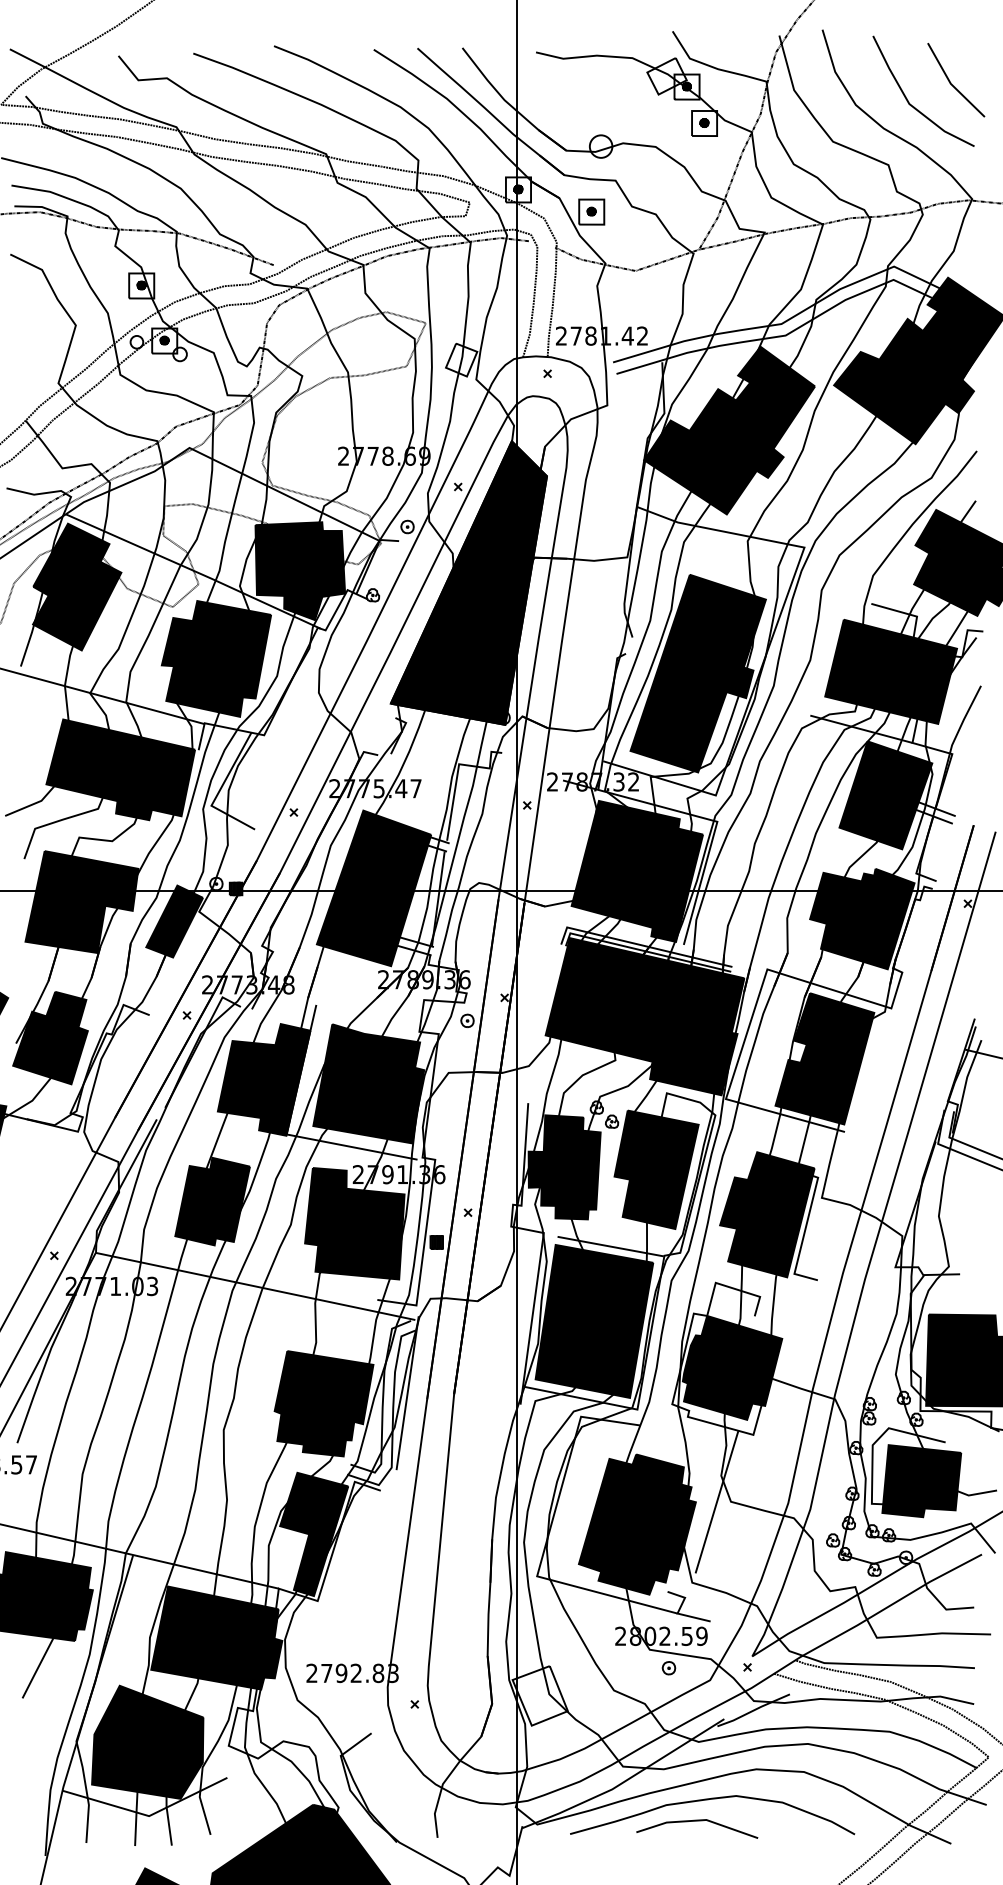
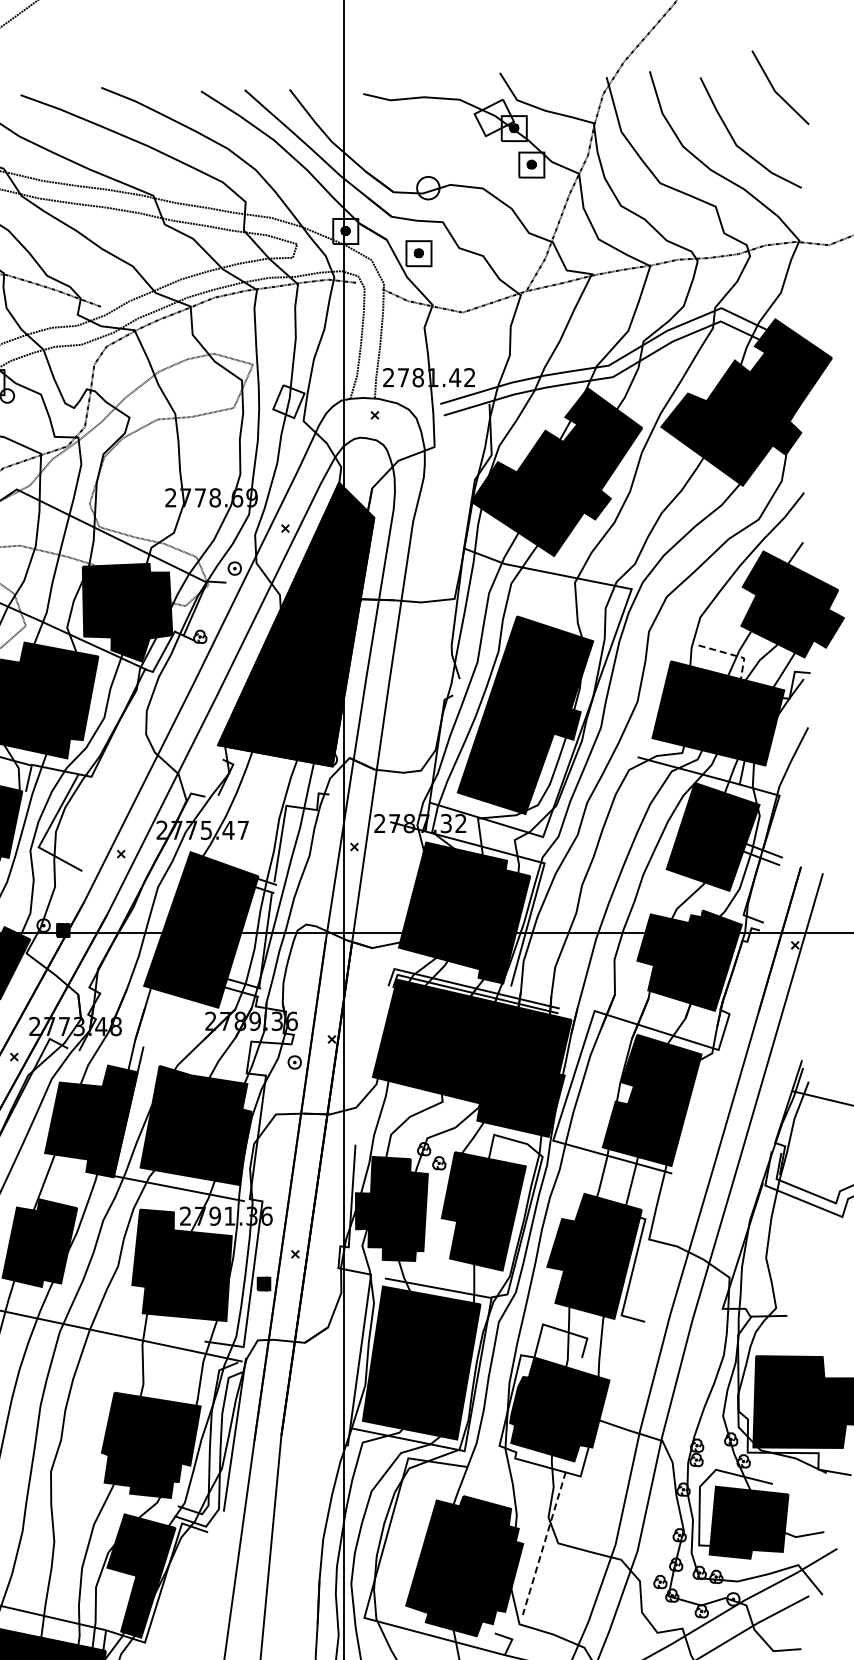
line: (951, 82) -> (775, 90), moved
line: (905, 613) -> (732, 655), solid -> dashed
line: (717, 1501) -> (544, 1543), solid -> dashed

